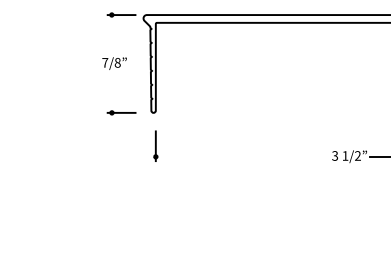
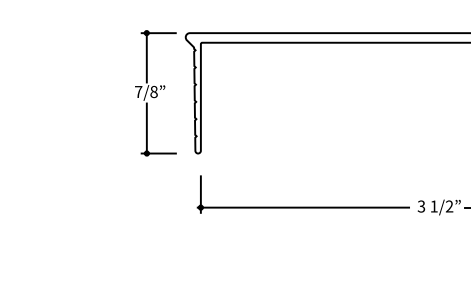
line: (111, 35) -> (146, 58), added
line: (111, 92) -> (146, 128), added
line: (239, 156) -> (303, 207), added

